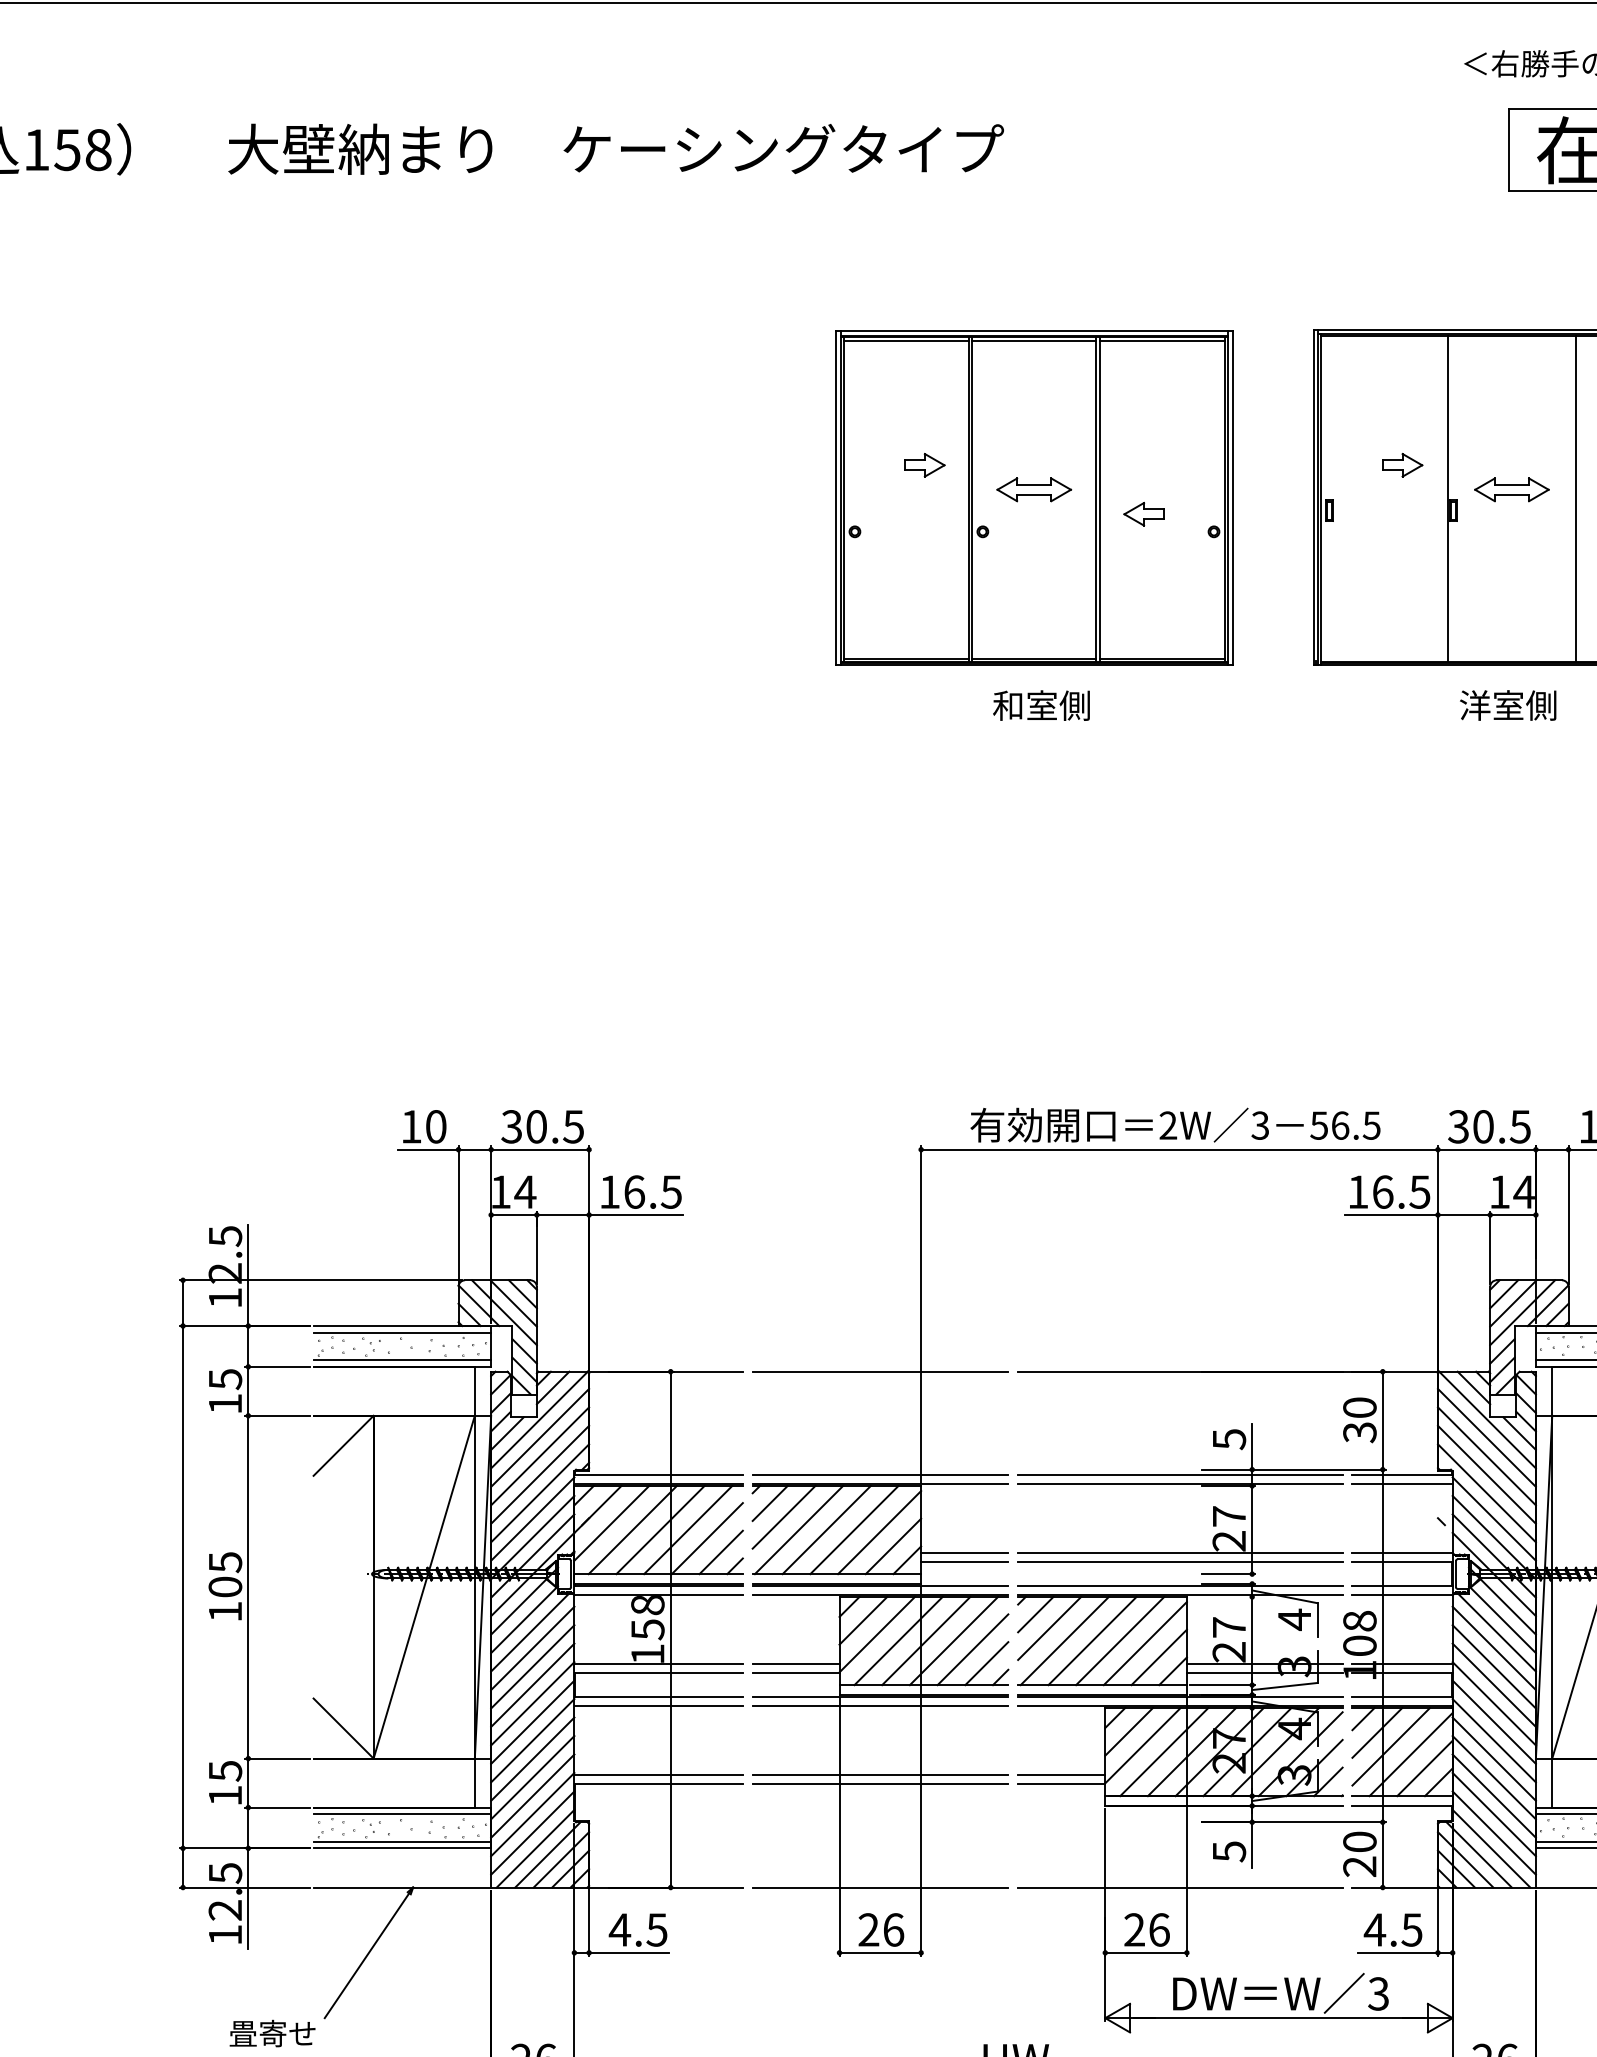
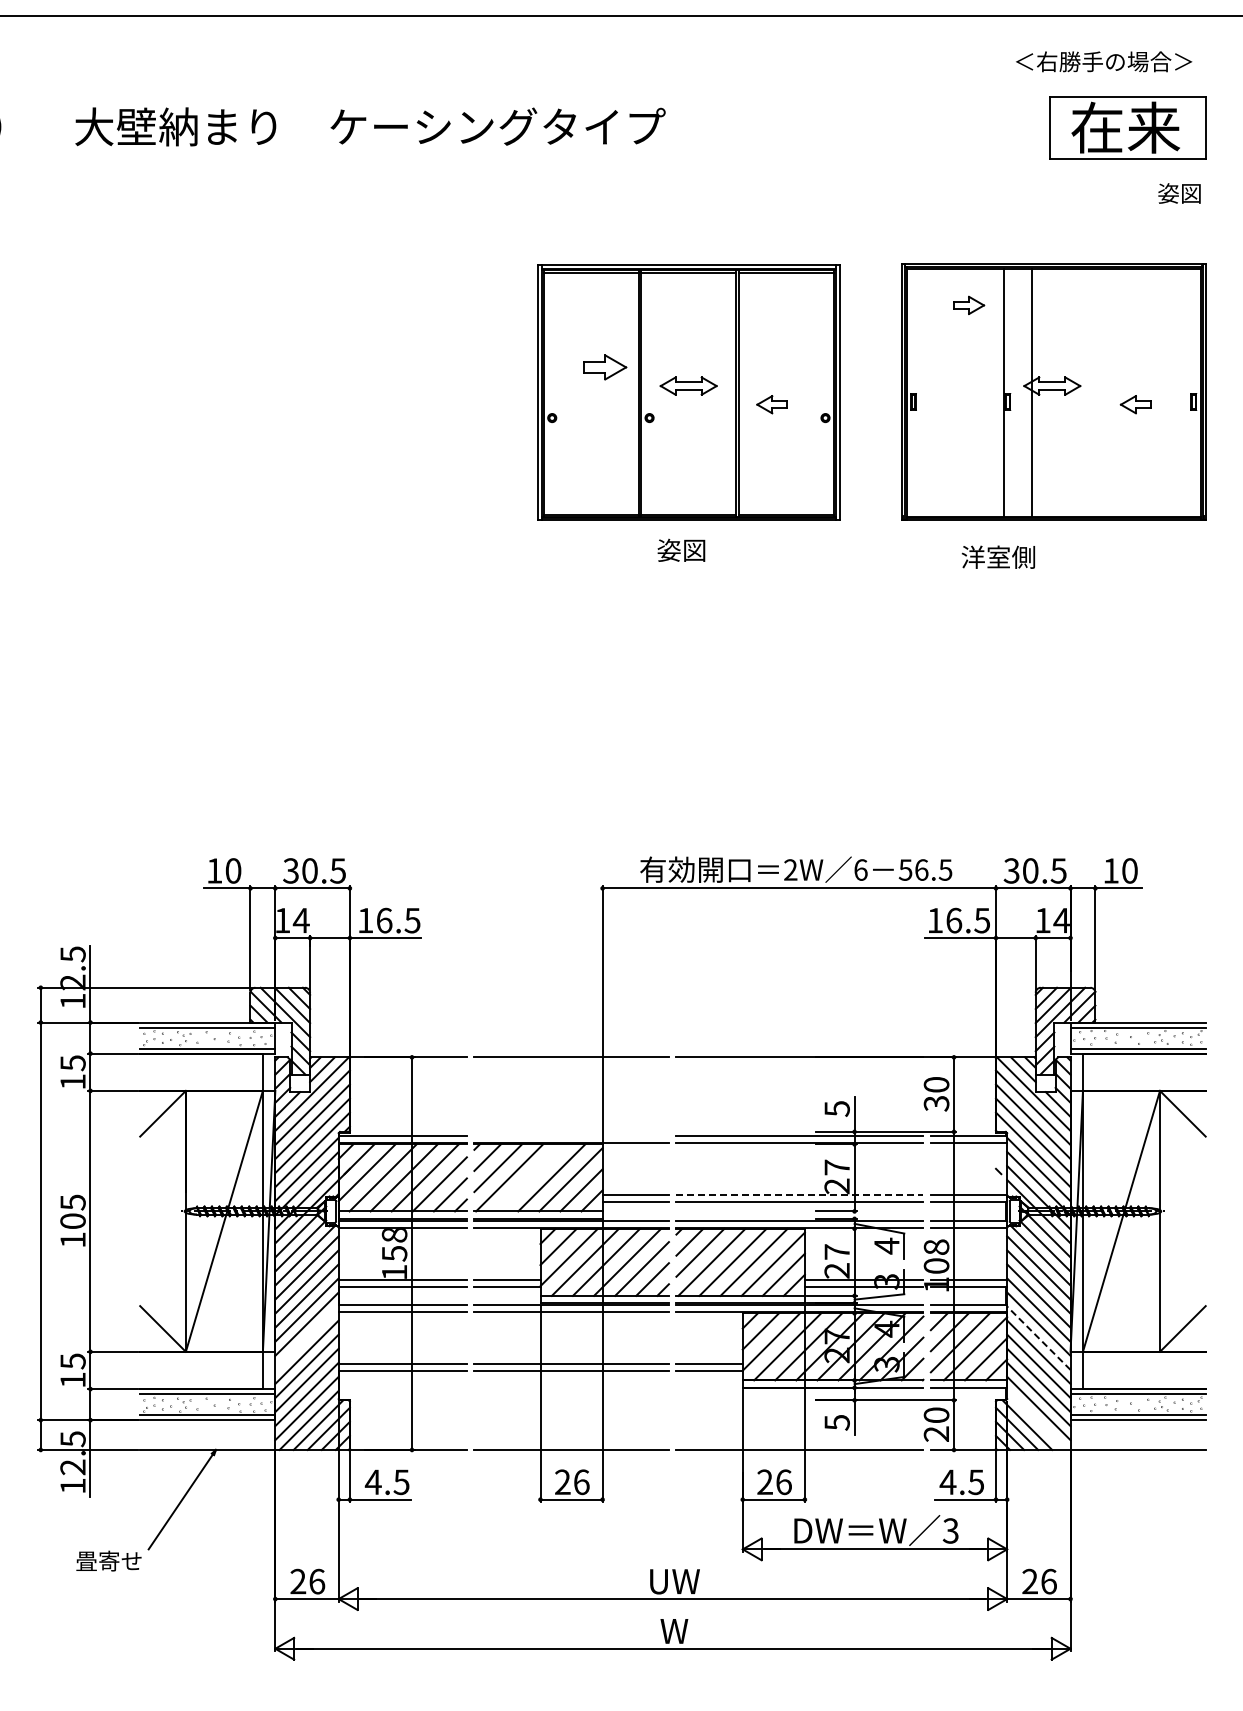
part: (1403, 464) -> (969, 304), moved
part: (924, 465) -> (605, 367), size x1.4
line: (1575, 499) -> (1031, 393), moved
text: (1040, 704) -> (693, 549), 和室側 -> 姿図
text: (1506, 704) -> (997, 556), moved
text: (1259, 1124) -> (860, 869), 3 -> 6
line: (880, 1475) -> (571, 1136), removed
line: (826, 1529) -> (530, 1177), removed
line: (1179, 1553) -> (799, 1195), solid -> dashed
line: (532, 1739) -> (306, 1337), removed
line: (1493, 1741) -> (1038, 1338), solid -> dashed
line: (1491, 1847) -> (1036, 1419), removed

